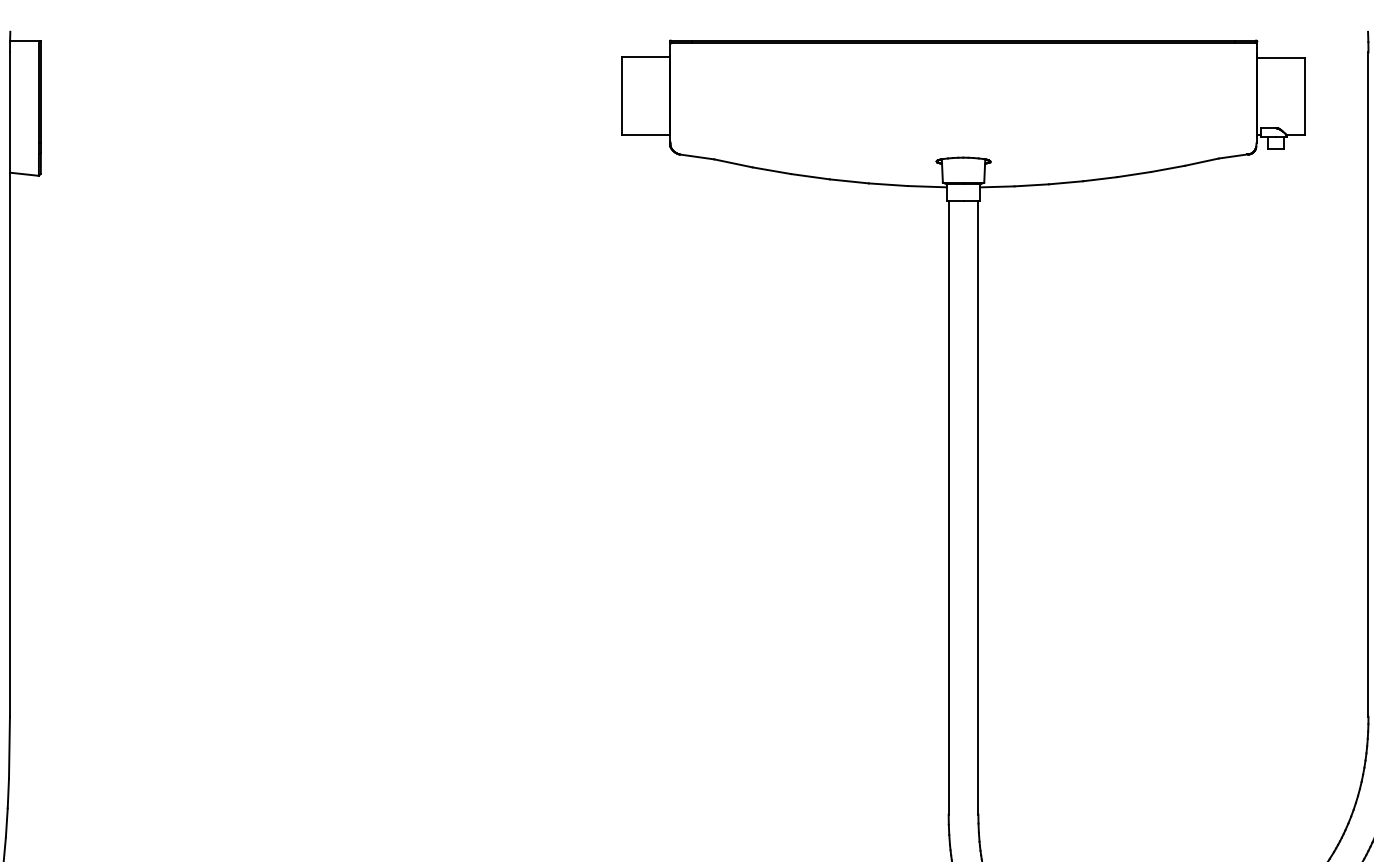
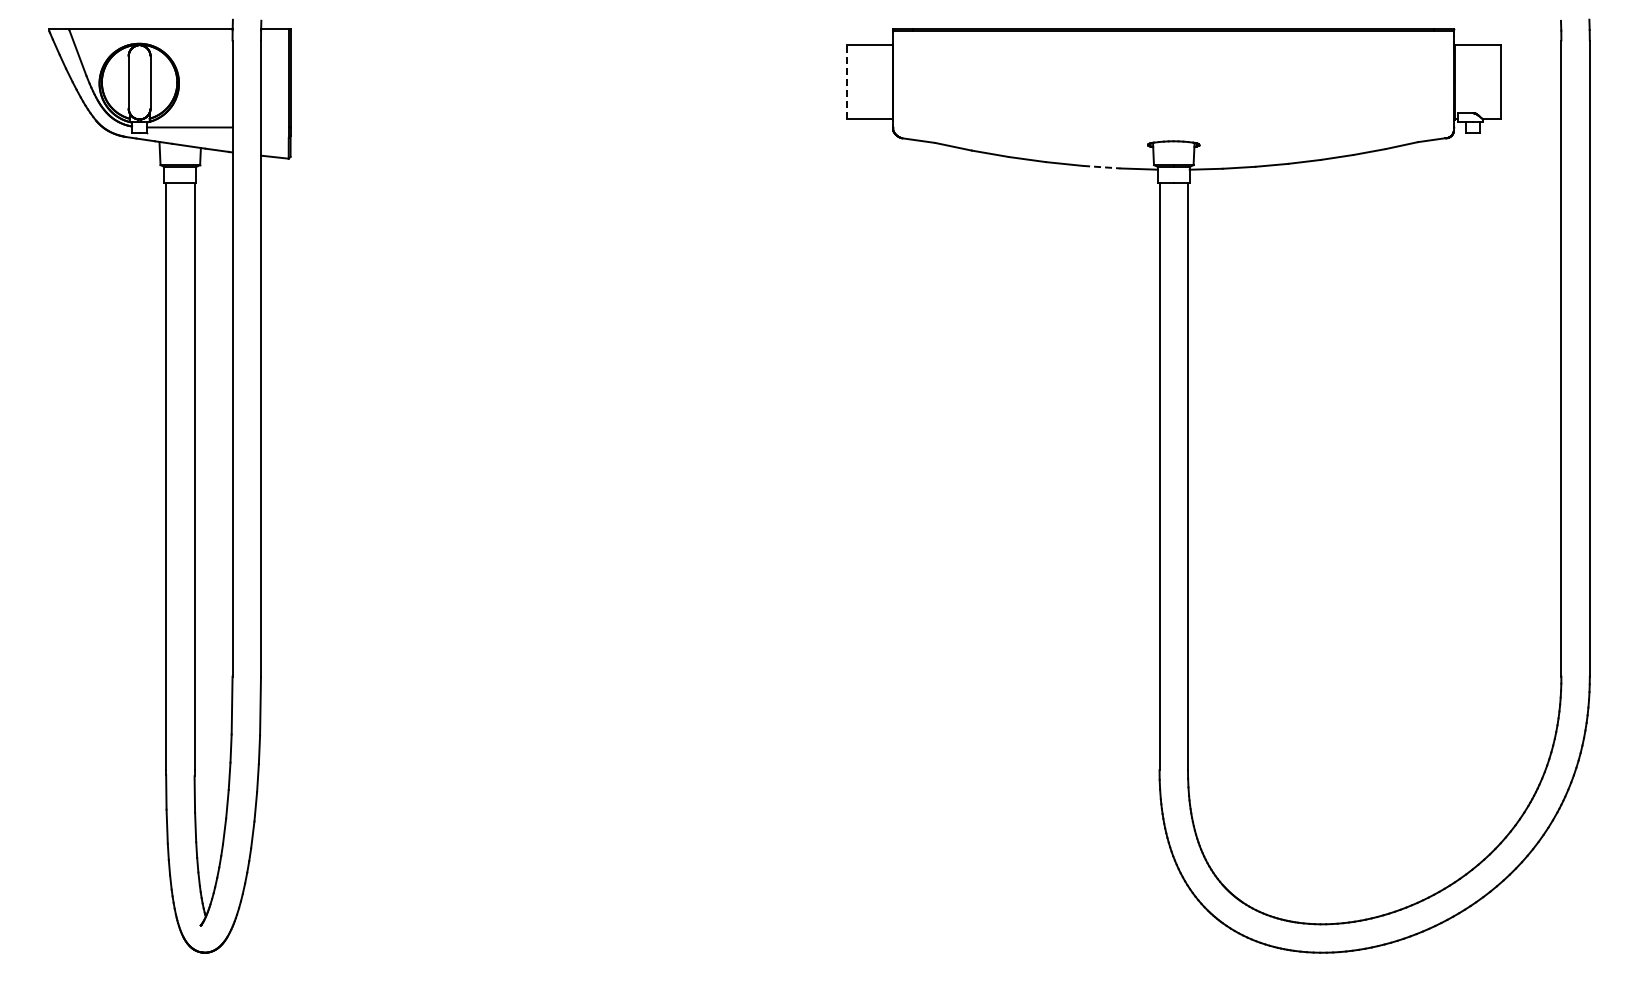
line: (621, 95) -> (846, 81), solid -> dashed
line: (888, 185) -> (1101, 167), solid -> dashed

